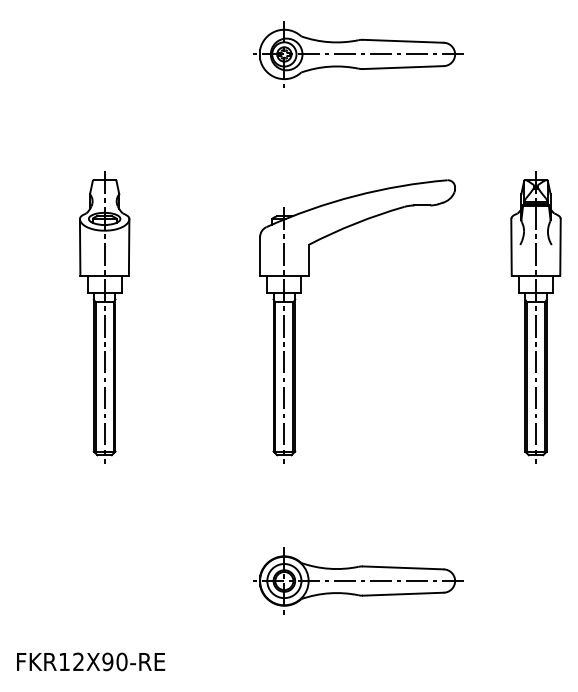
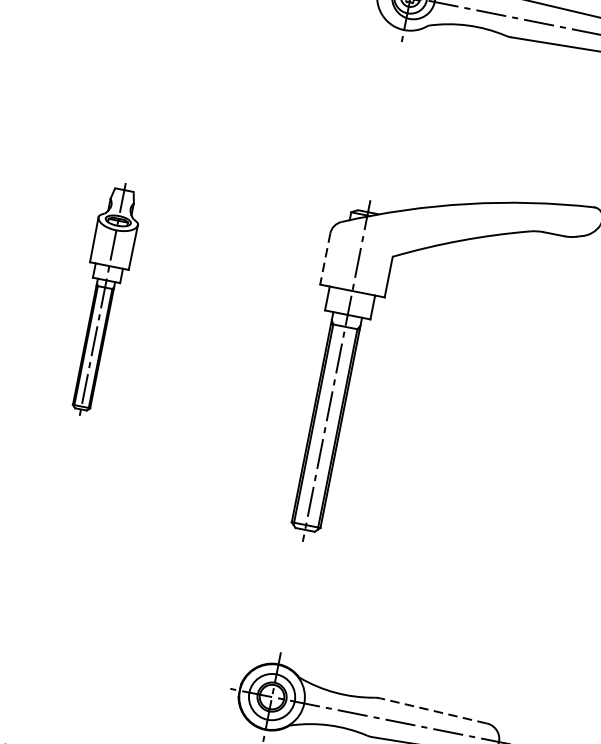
line: (260, 256) -> (325, 259), solid -> dashed
part: (104, 317) -> (102, 299), size x0.6
line: (402, 567) -> (432, 710), solid -> dashed

